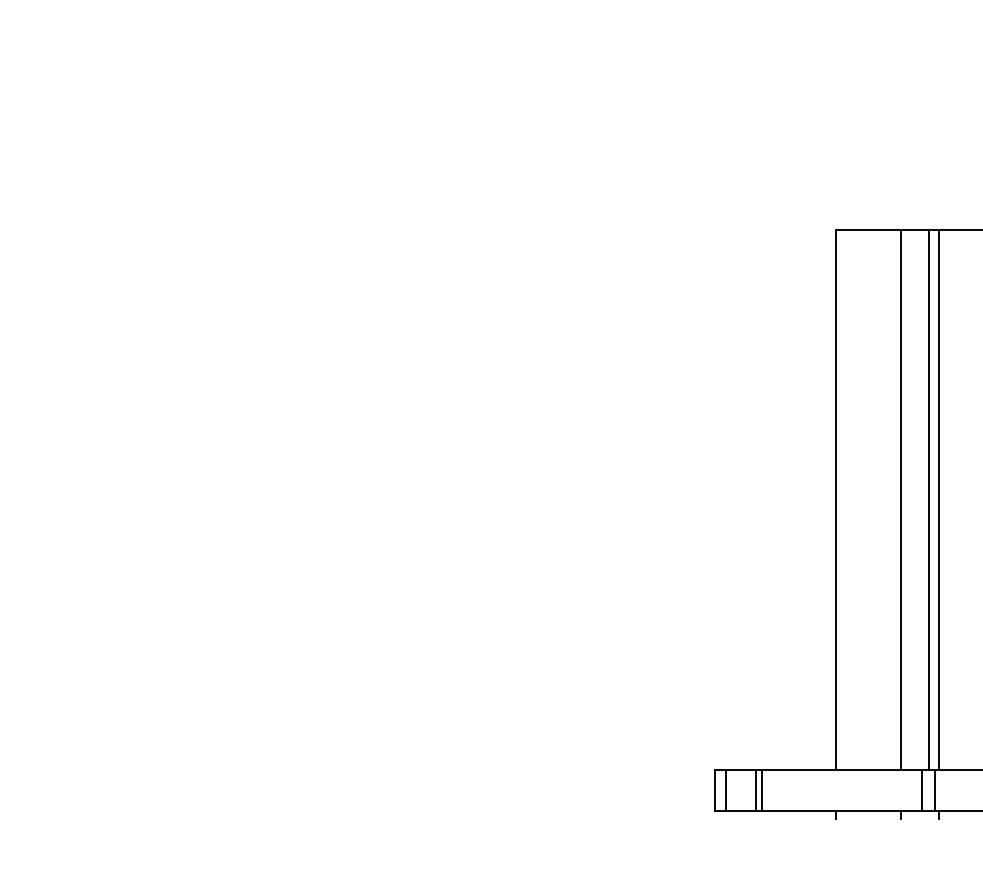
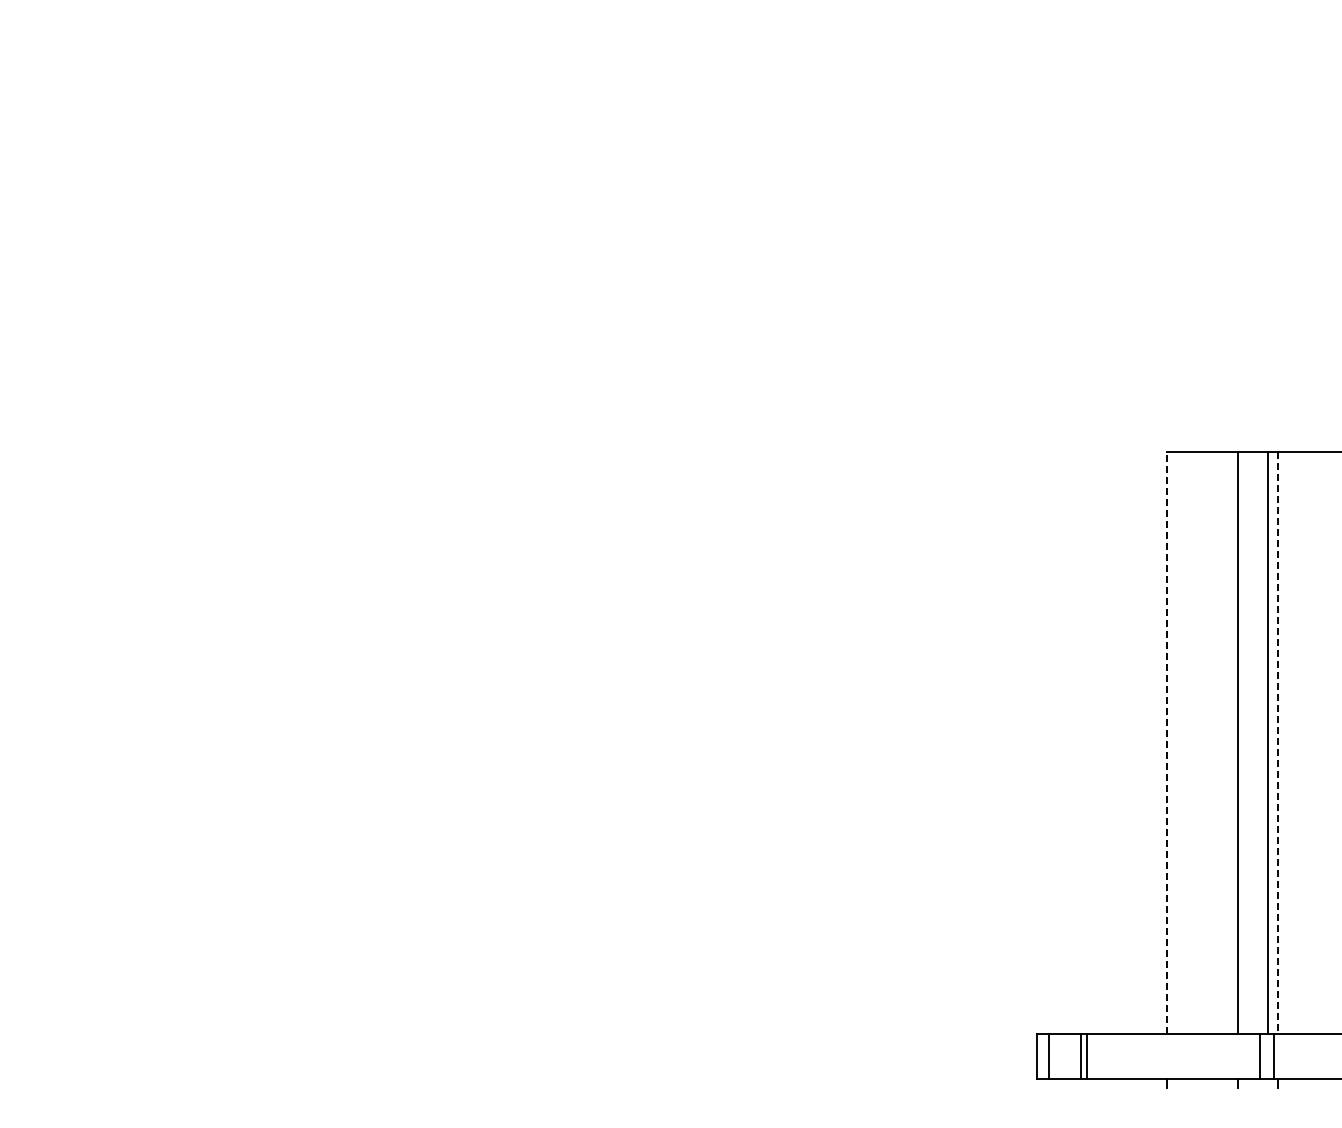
line: (836, 499) -> (1167, 742), solid -> dashed
line: (938, 500) -> (1277, 743), solid -> dashed

